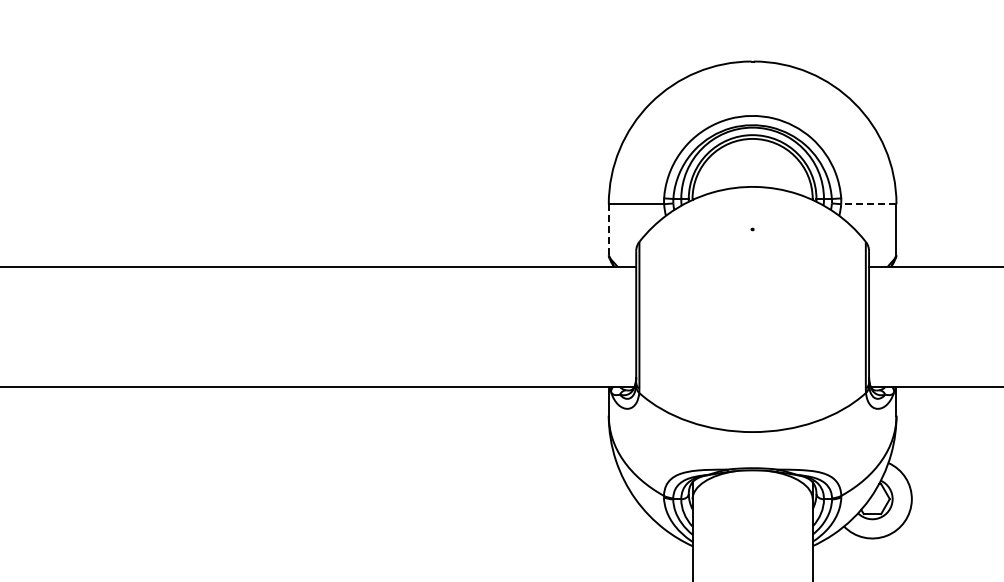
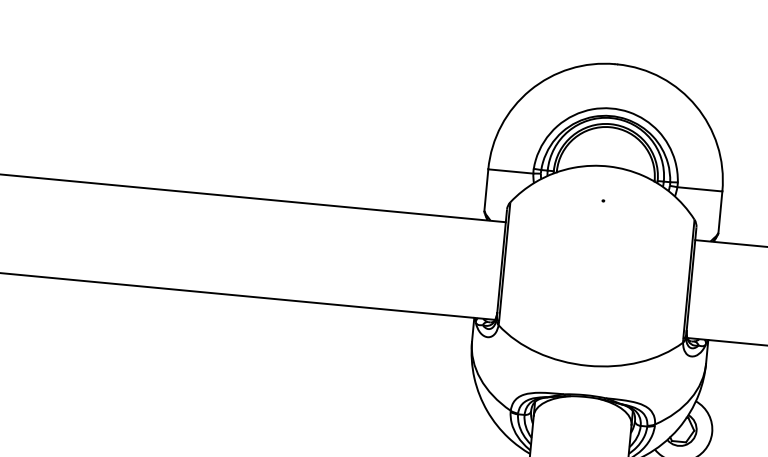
line: (868, 204) -> (699, 189), dashed -> solid
line: (608, 229) -> (486, 189), dashed -> solid

